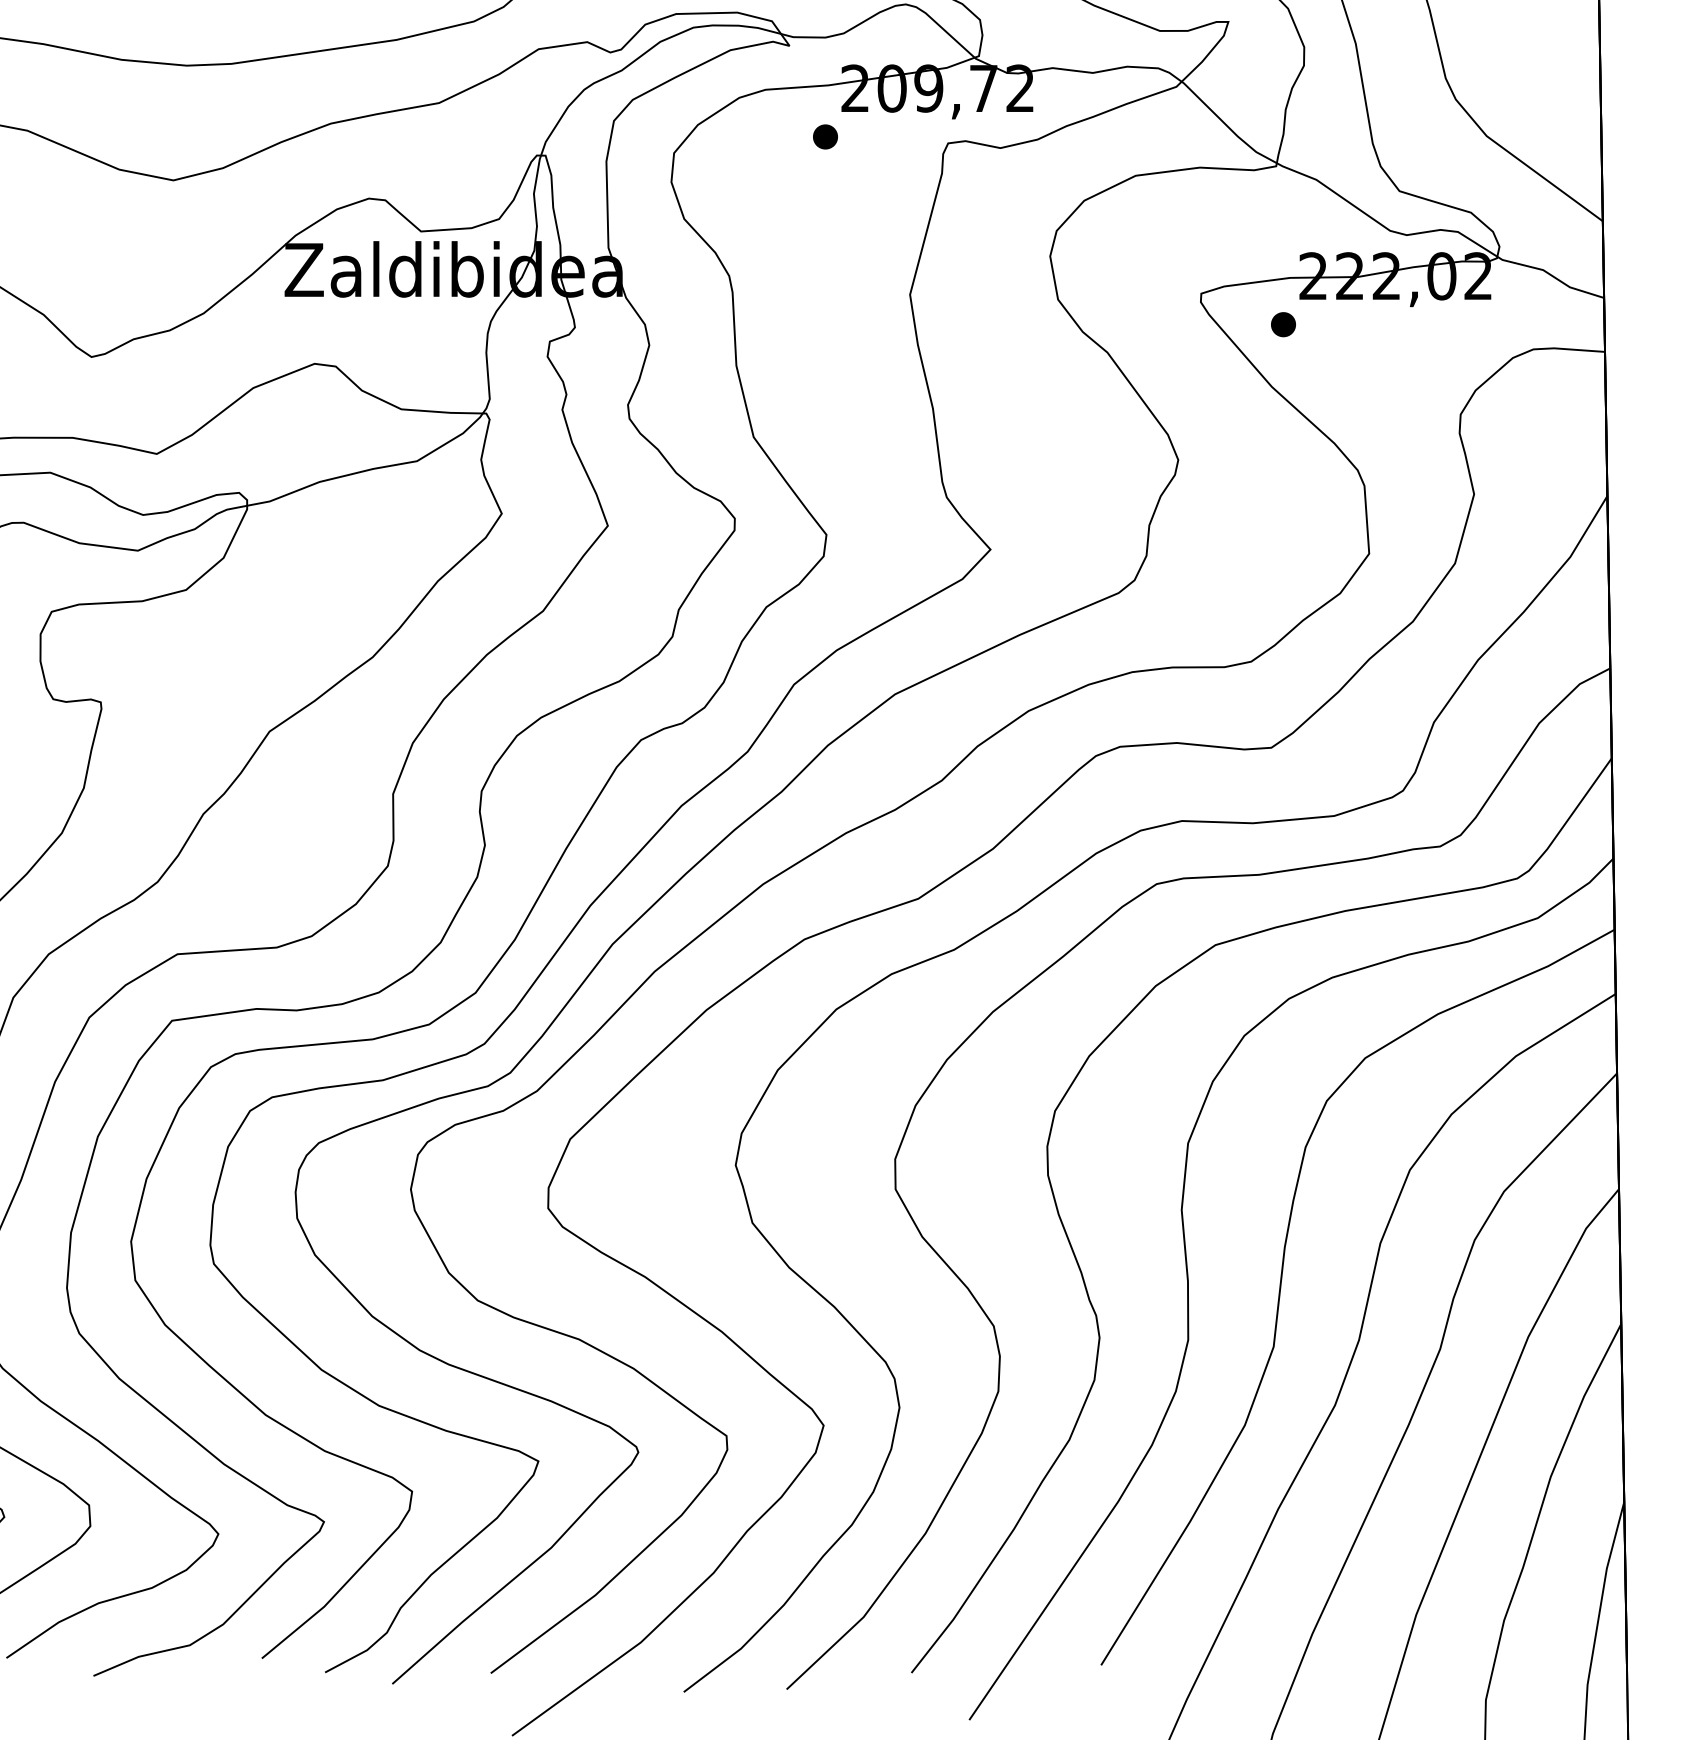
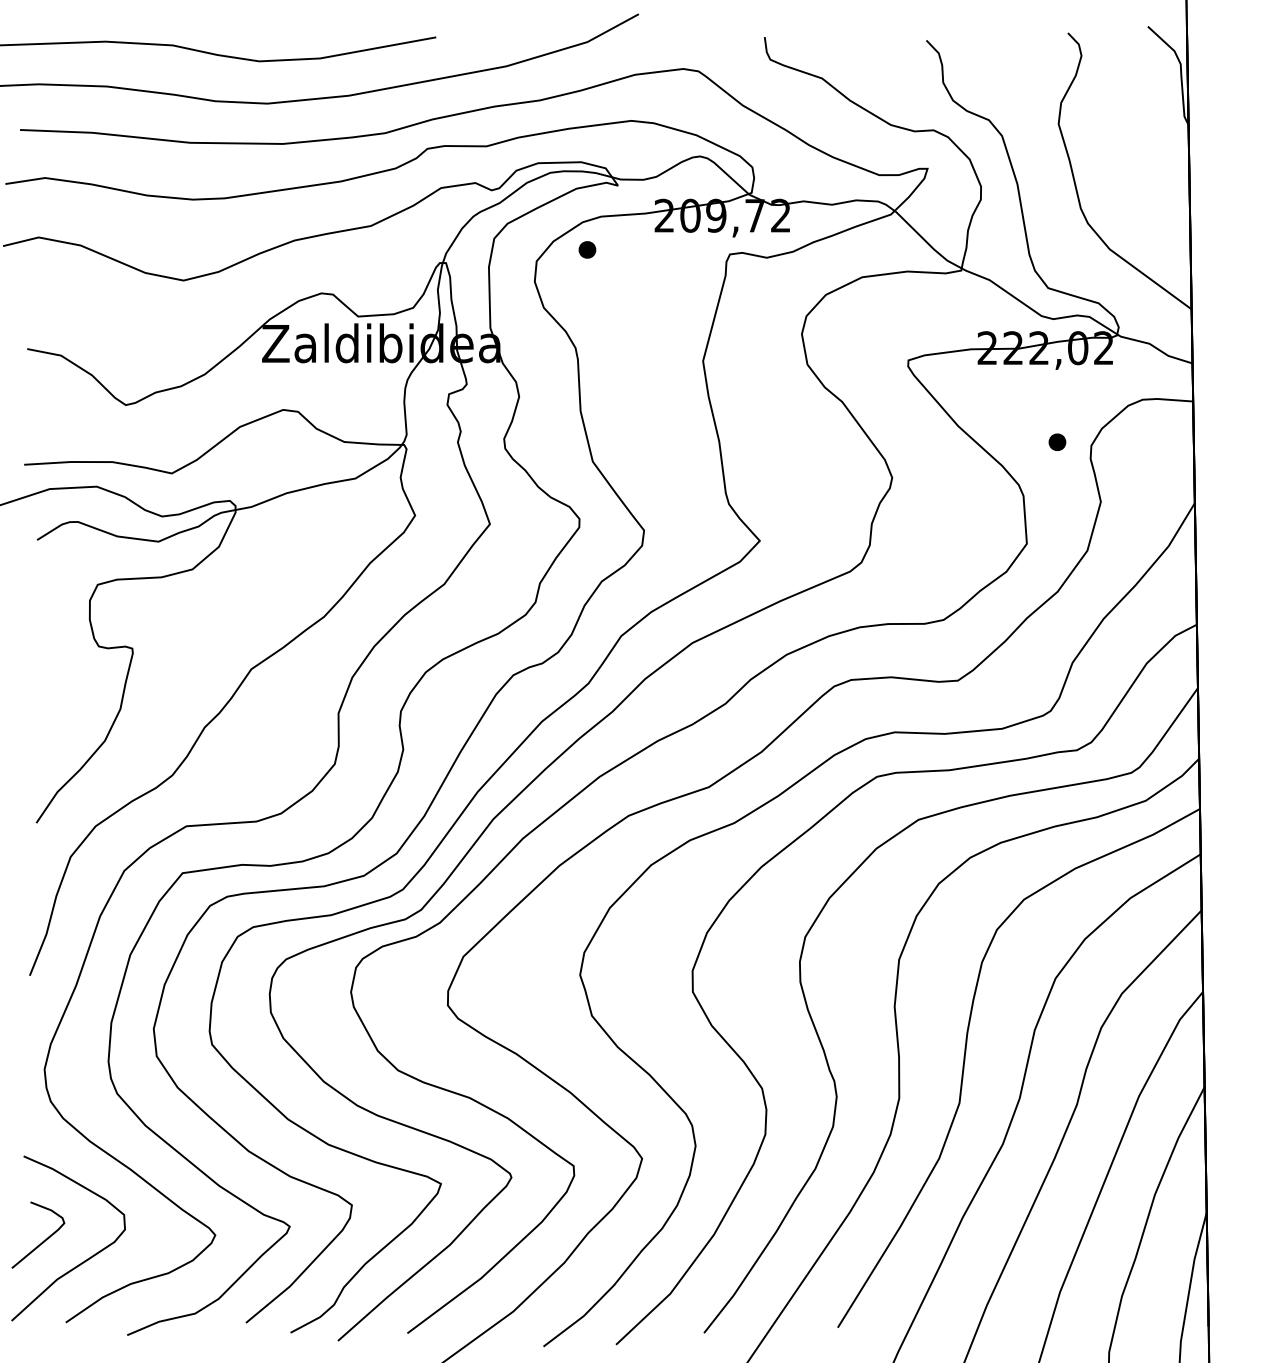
part: (825, 136) -> (587, 249), moved
part: (1283, 323) -> (1057, 441), moved

